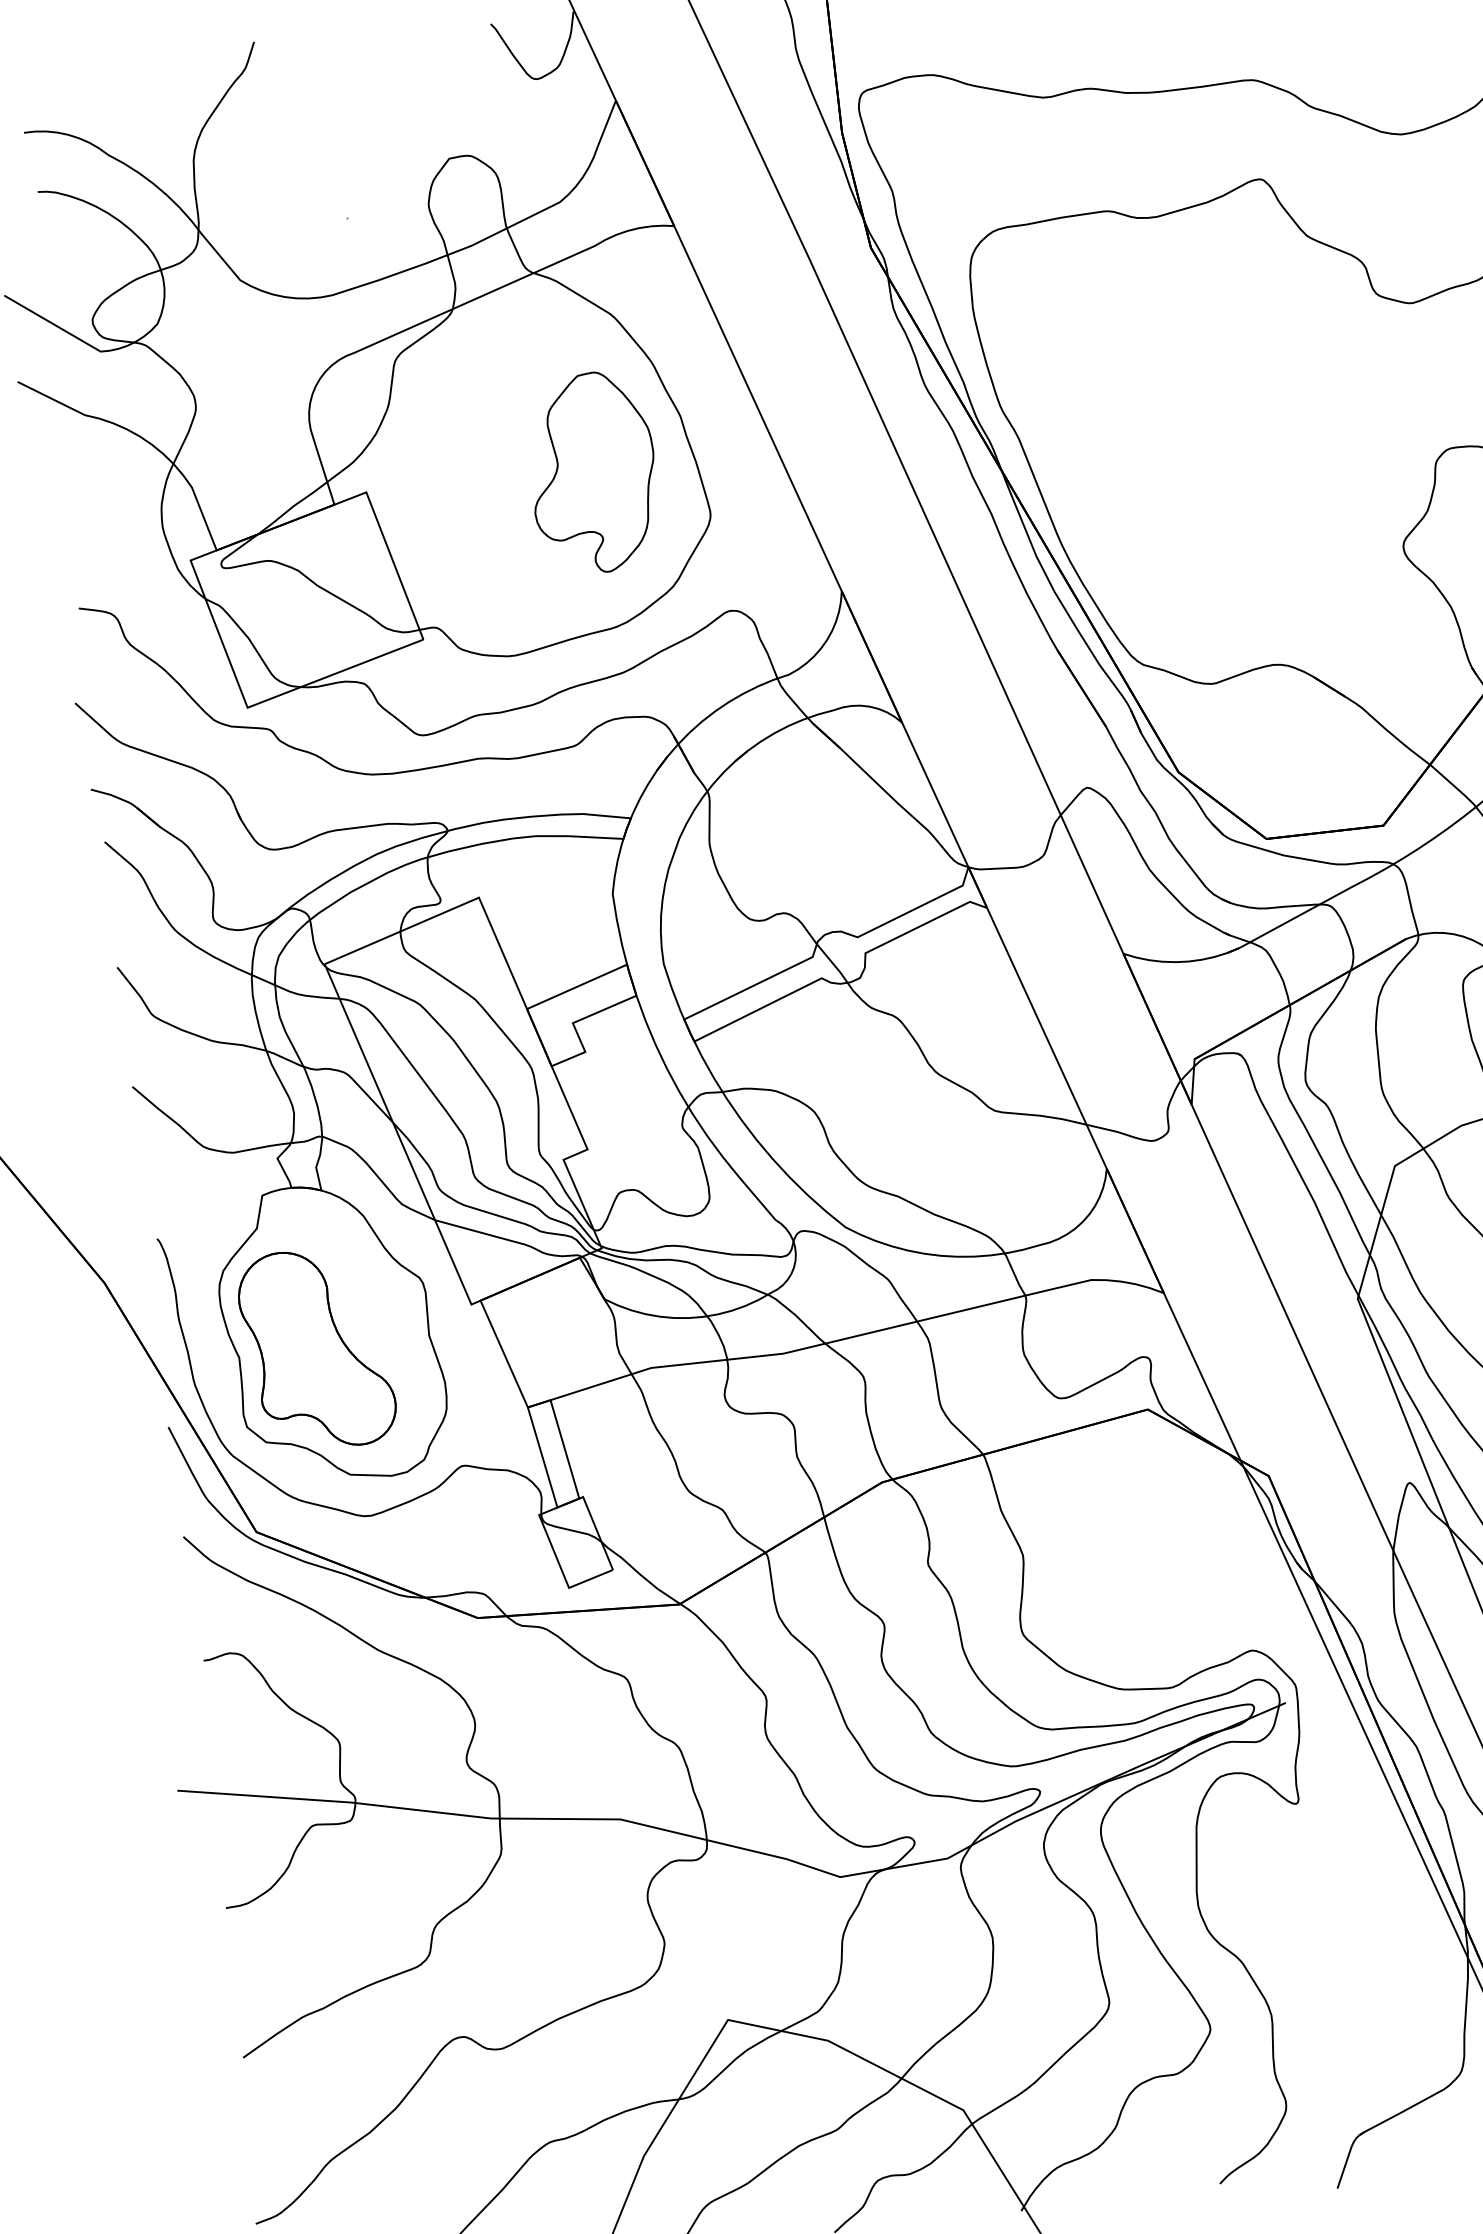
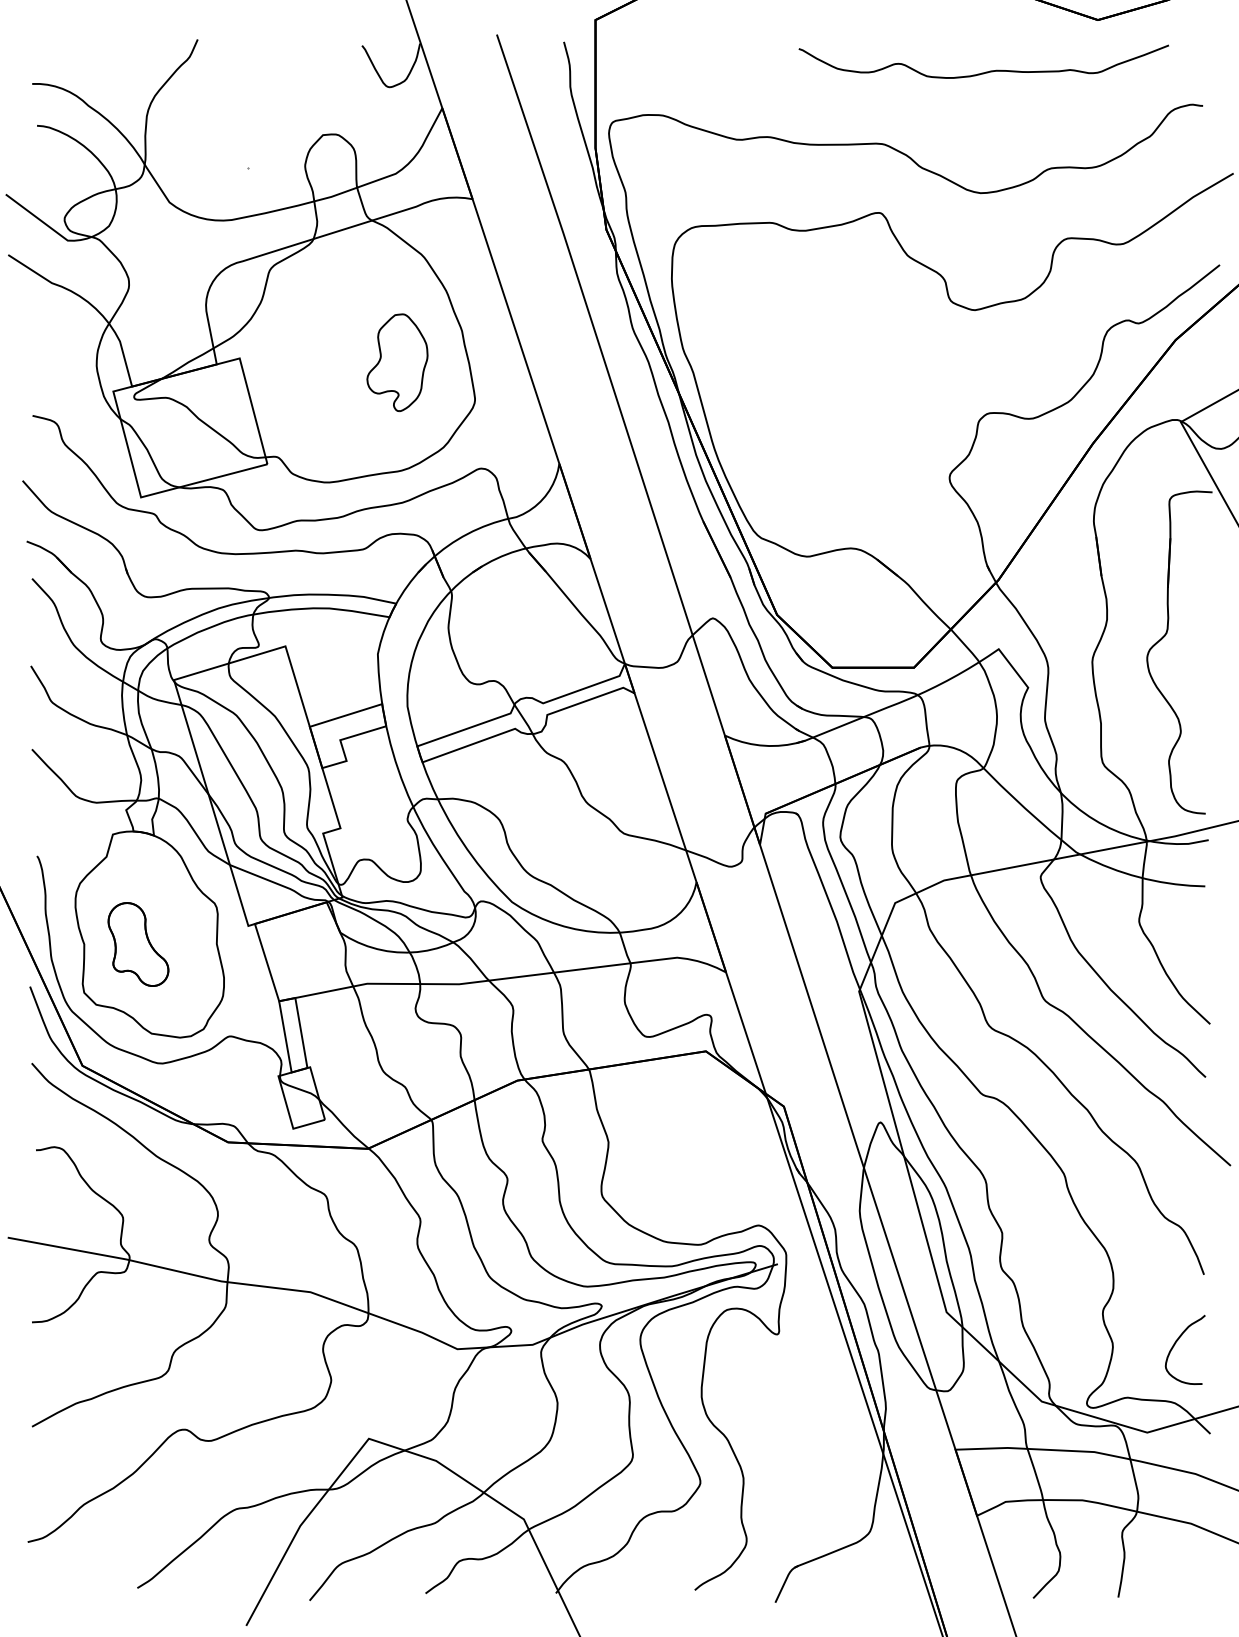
part: (593, 472) -> (397, 362), size x0.7
part: (316, 1349) -> (138, 944), size x0.6

